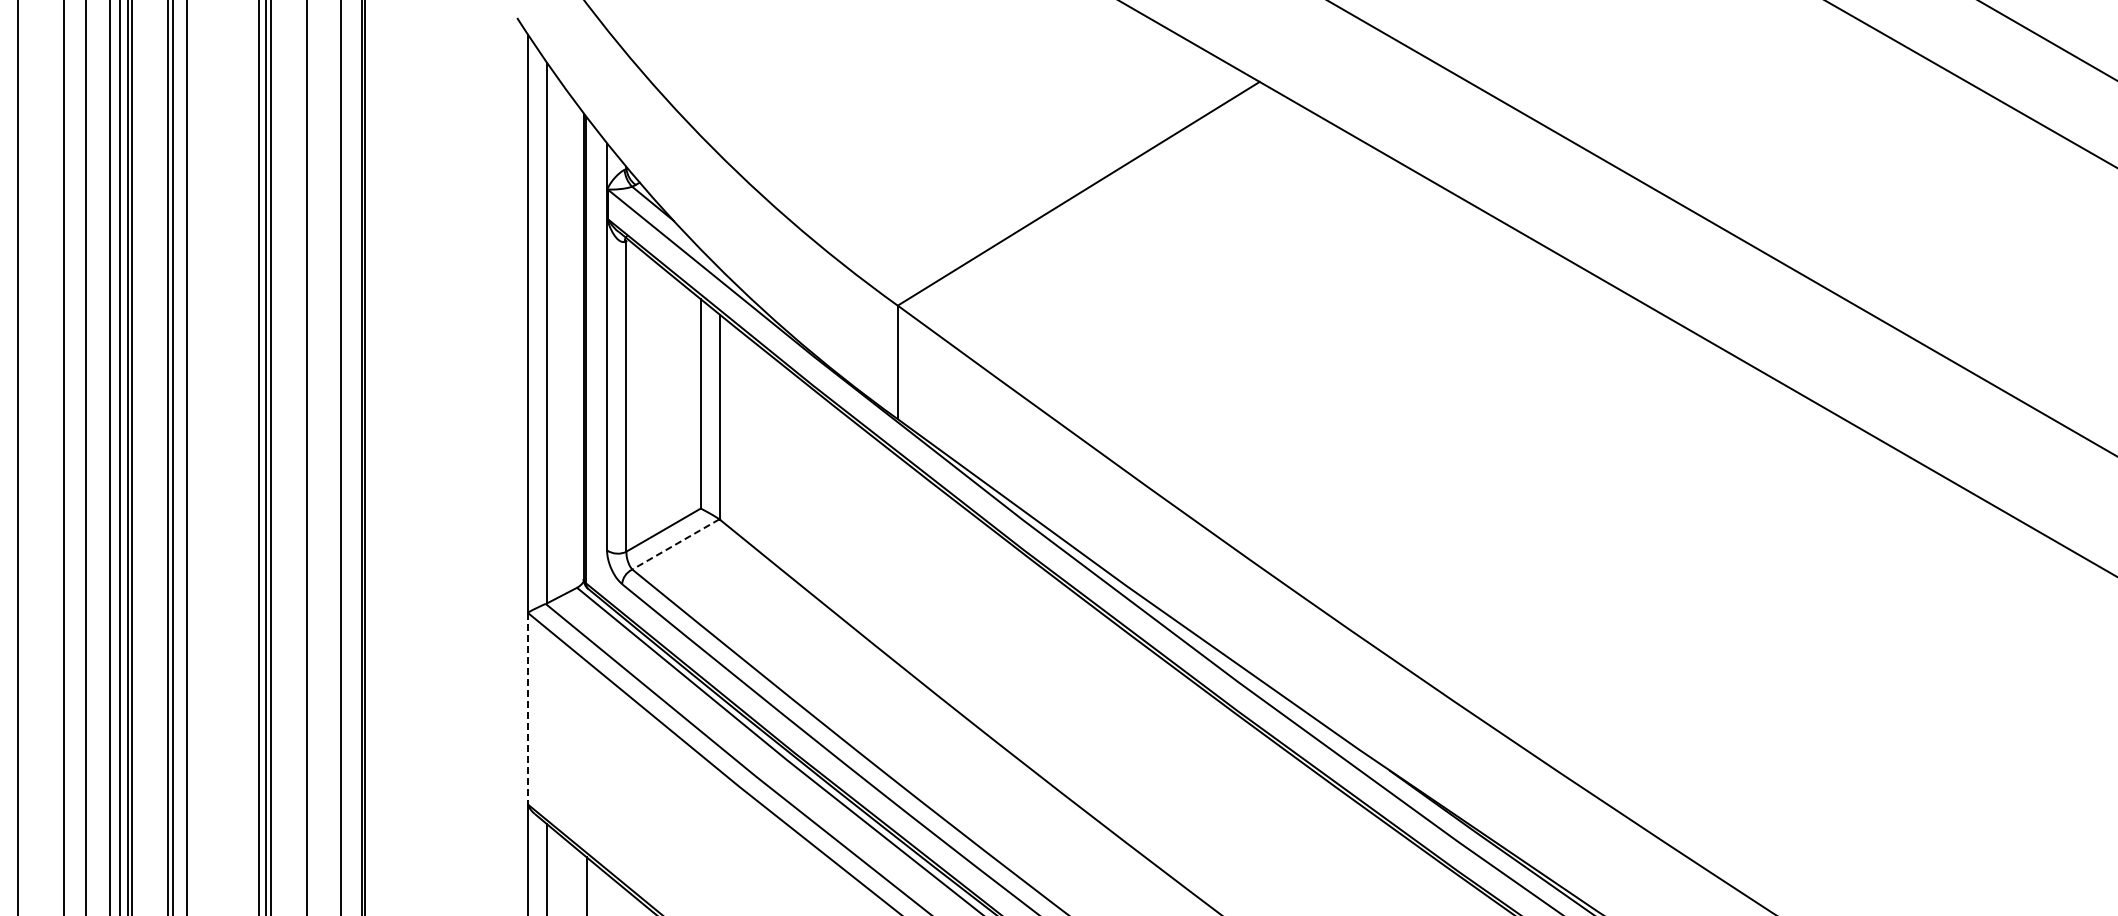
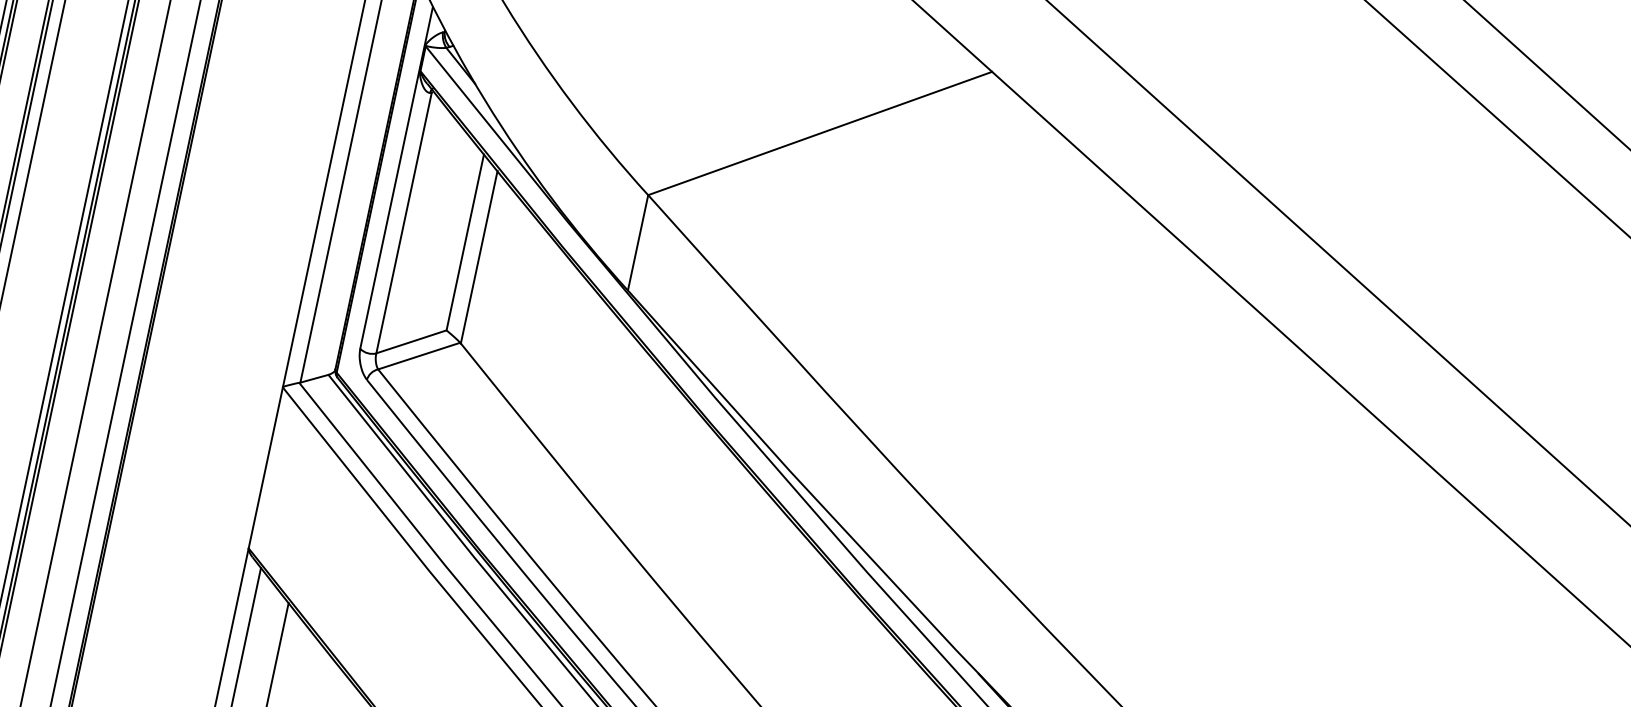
line: (676, 544) -> (419, 356), dashed -> solid
line: (528, 708) -> (266, 467), dashed -> solid

